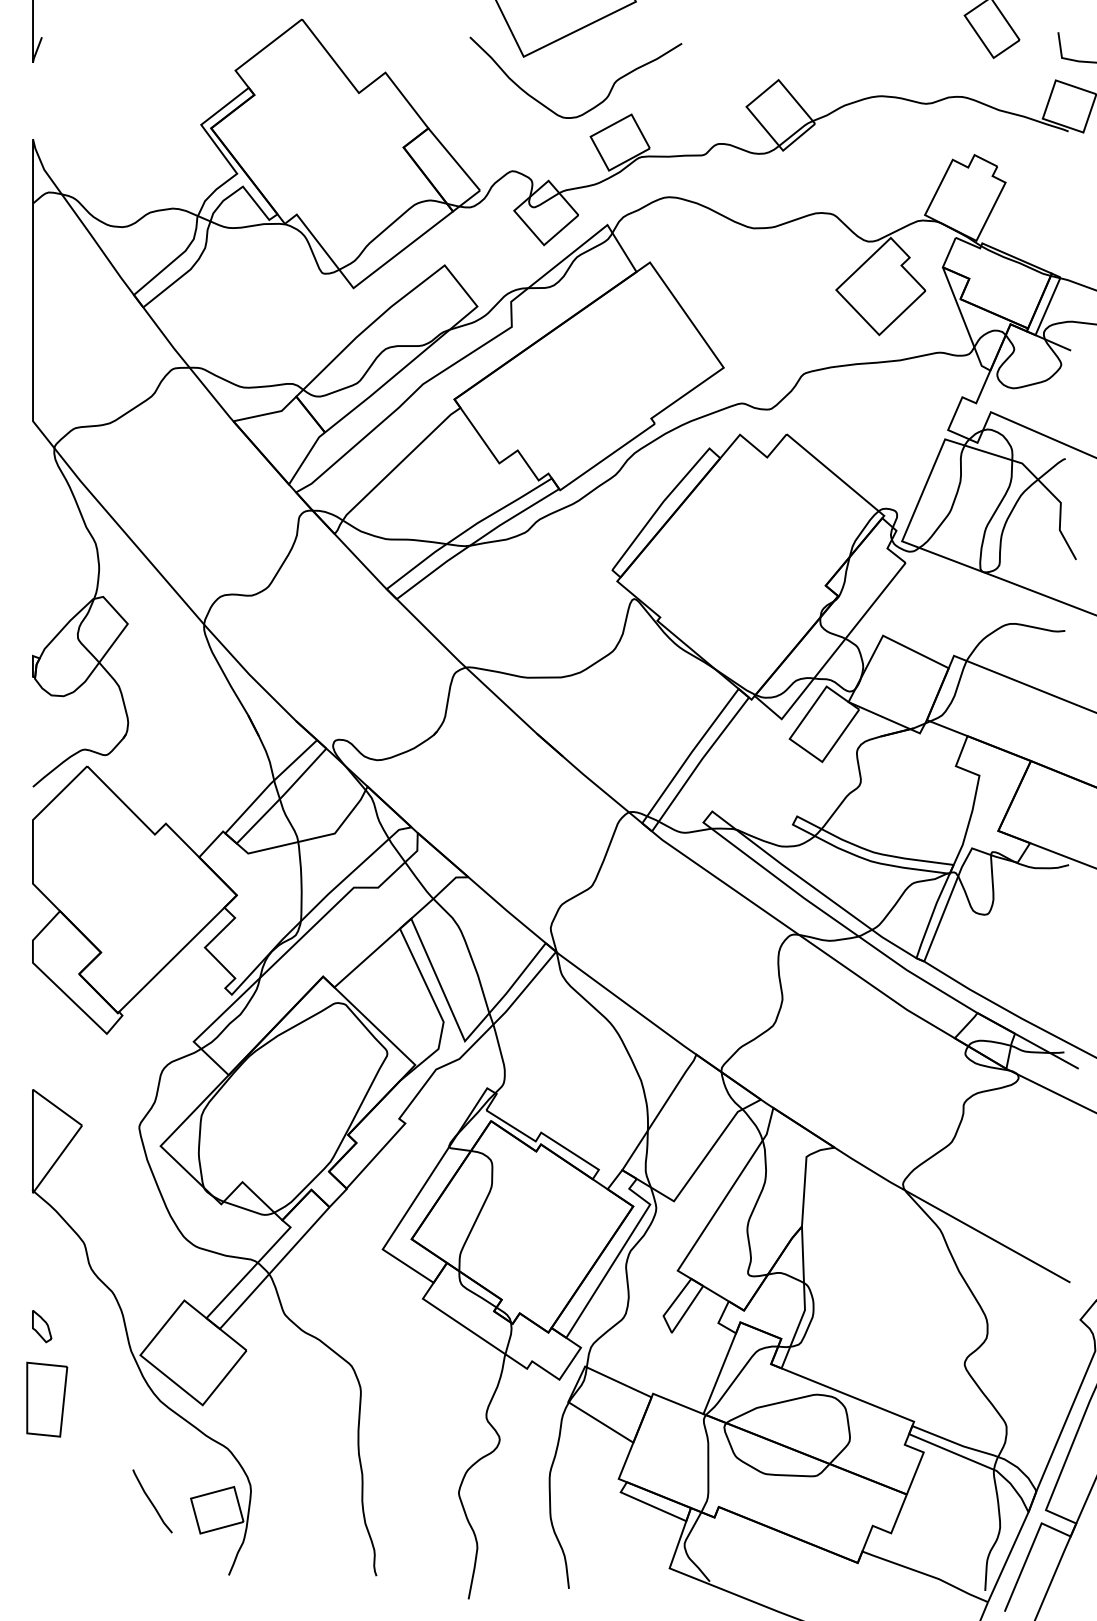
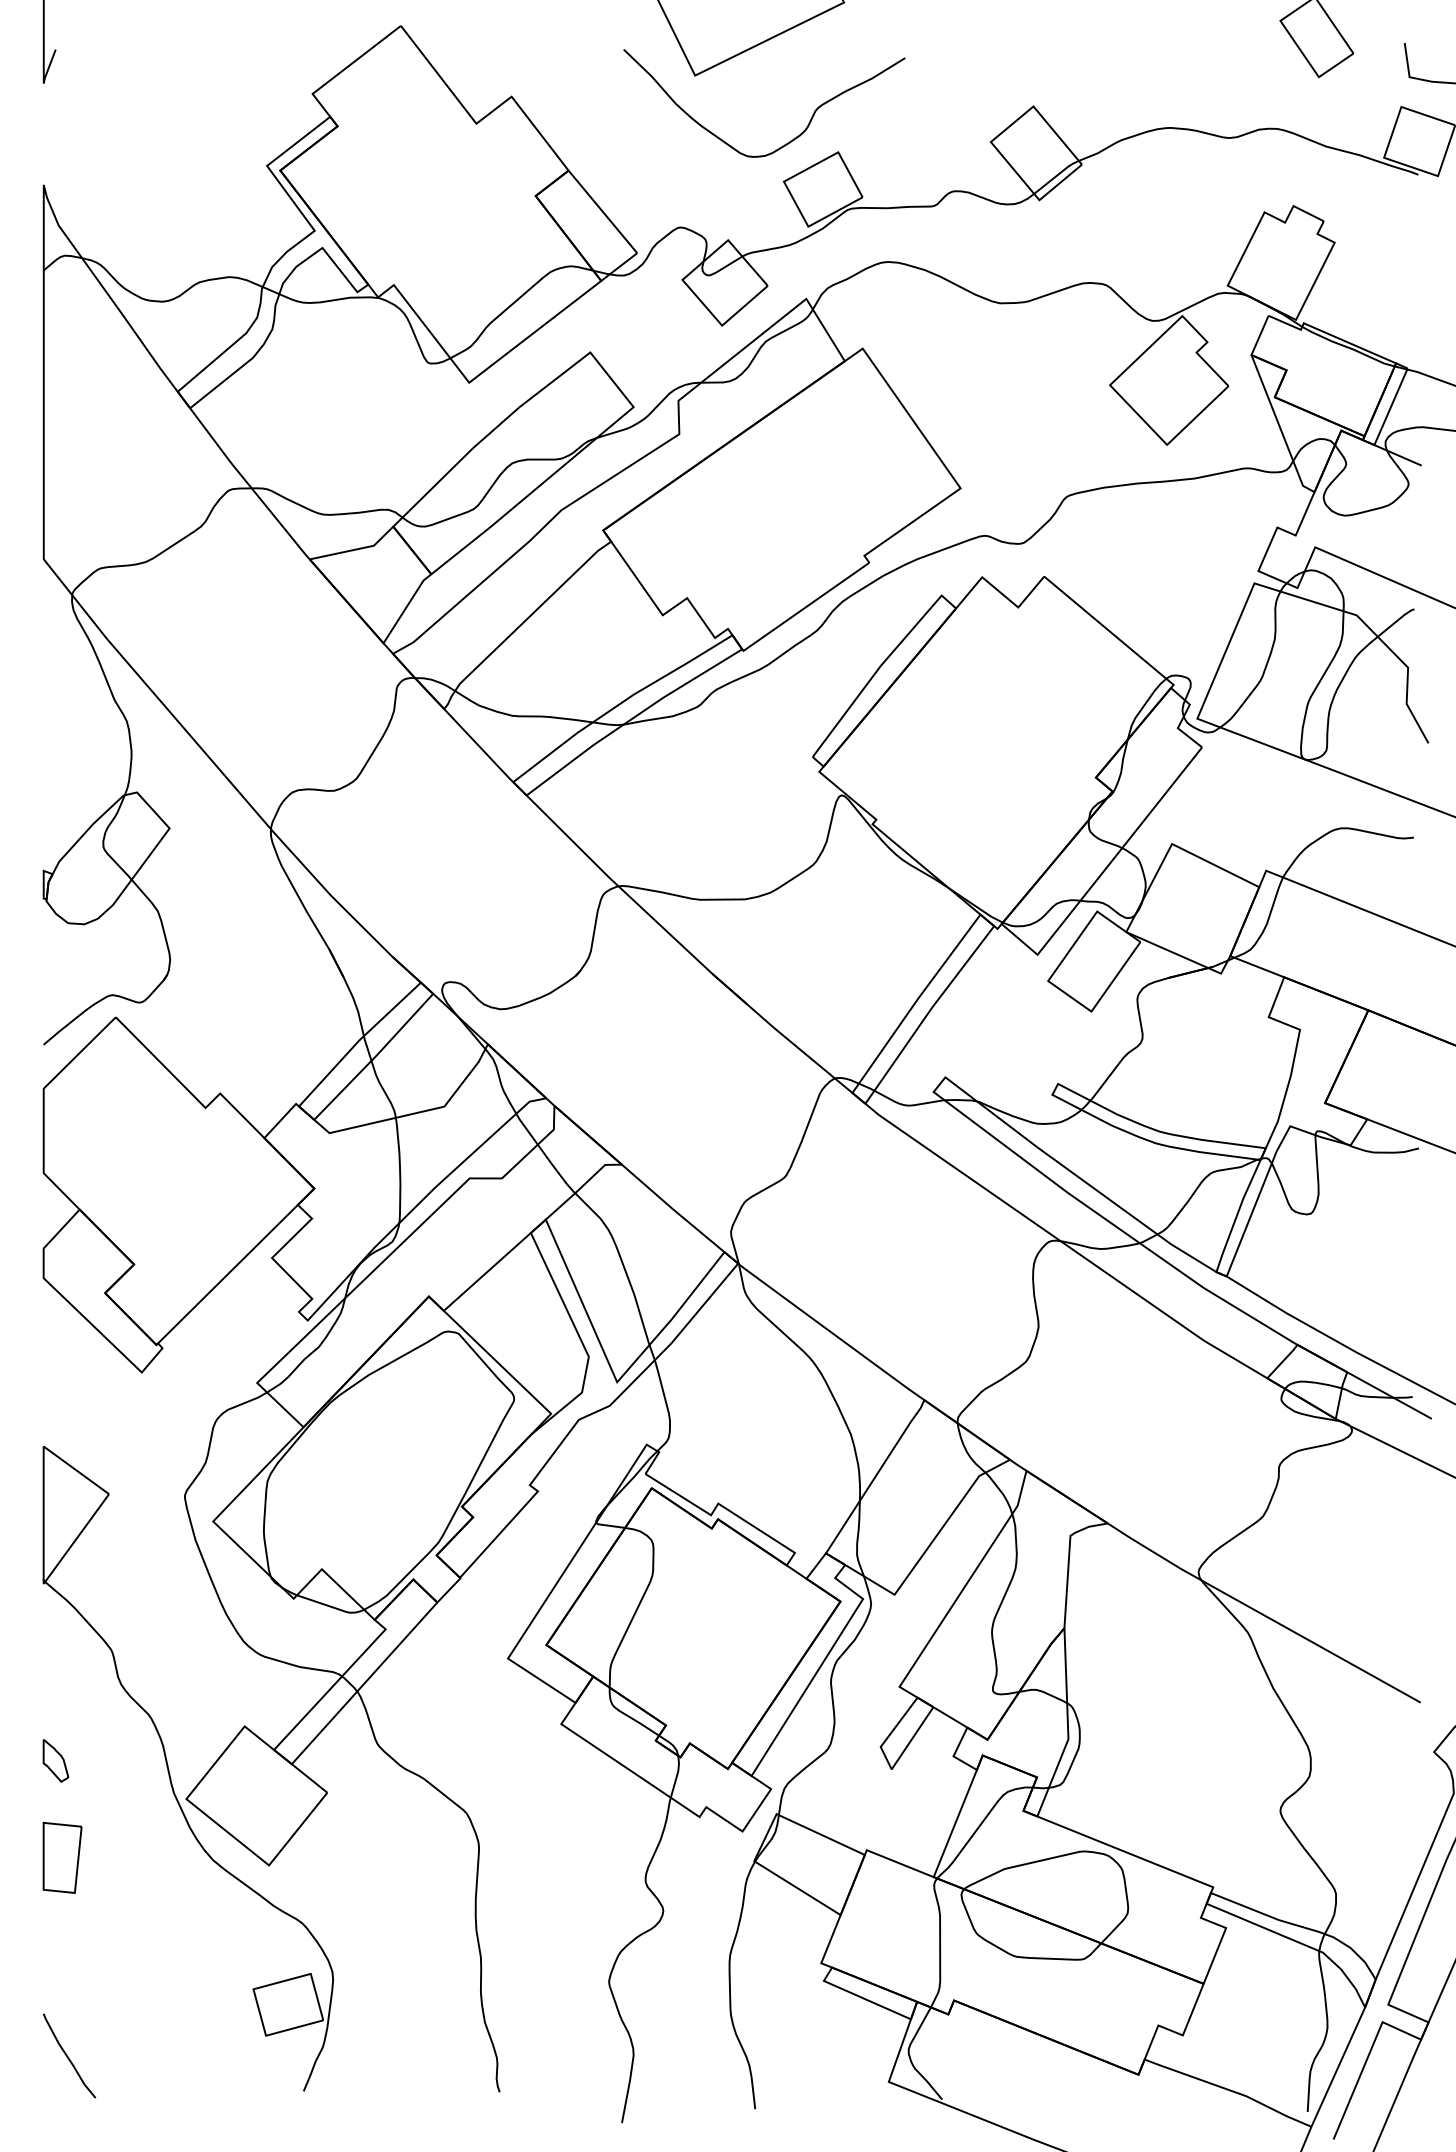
part: (47, 1399) -> (62, 1857), size x0.71
curve: (151, 1501) -> (68, 2056), moved

